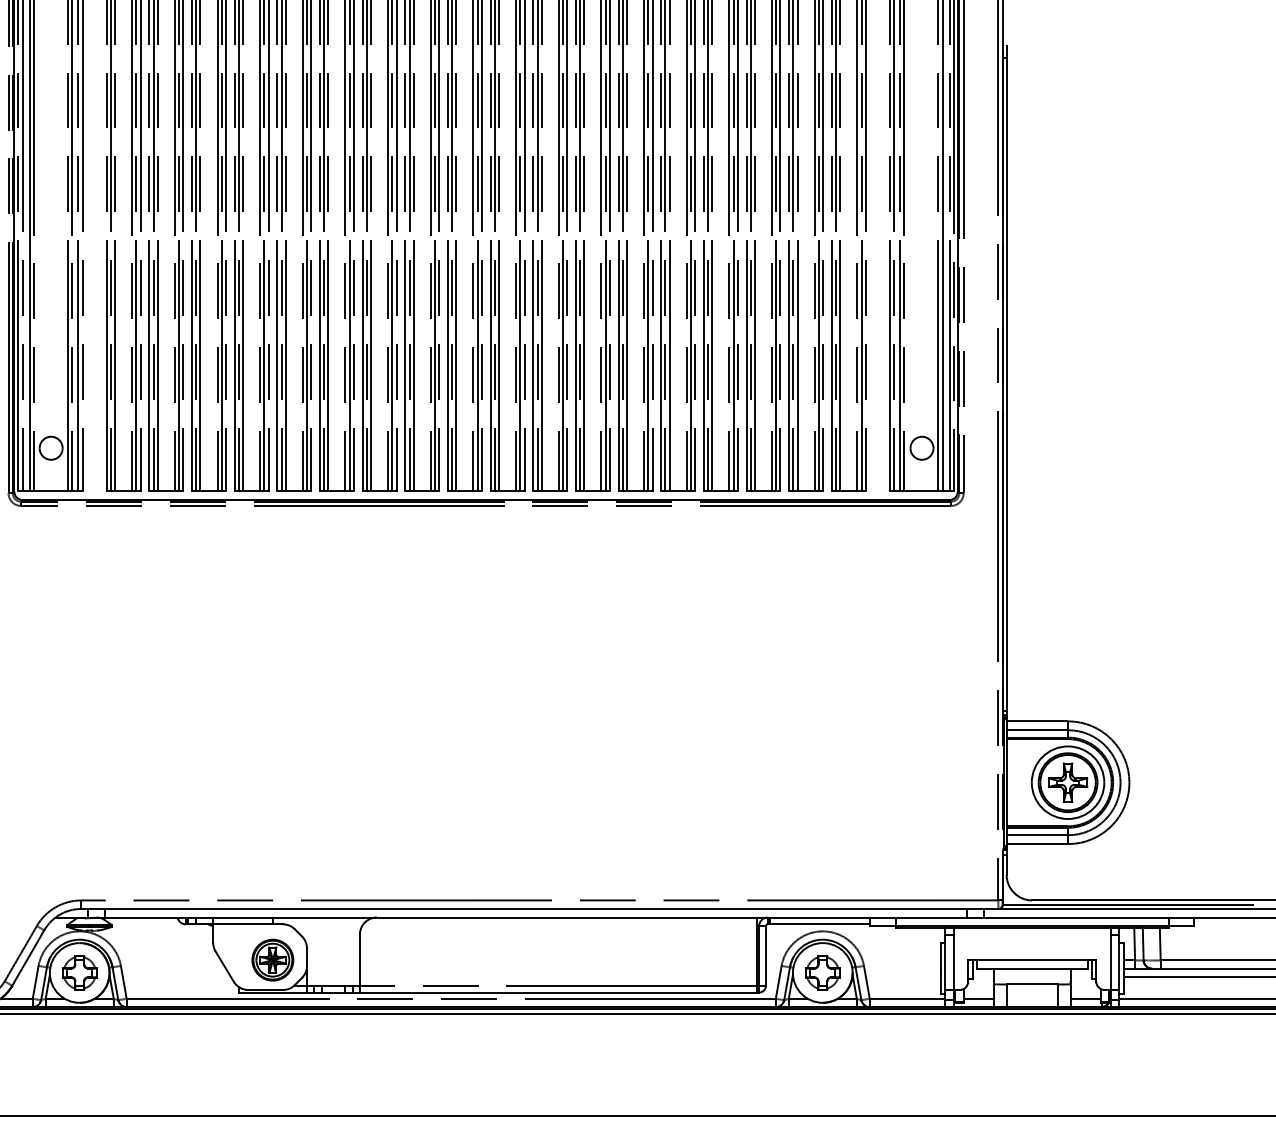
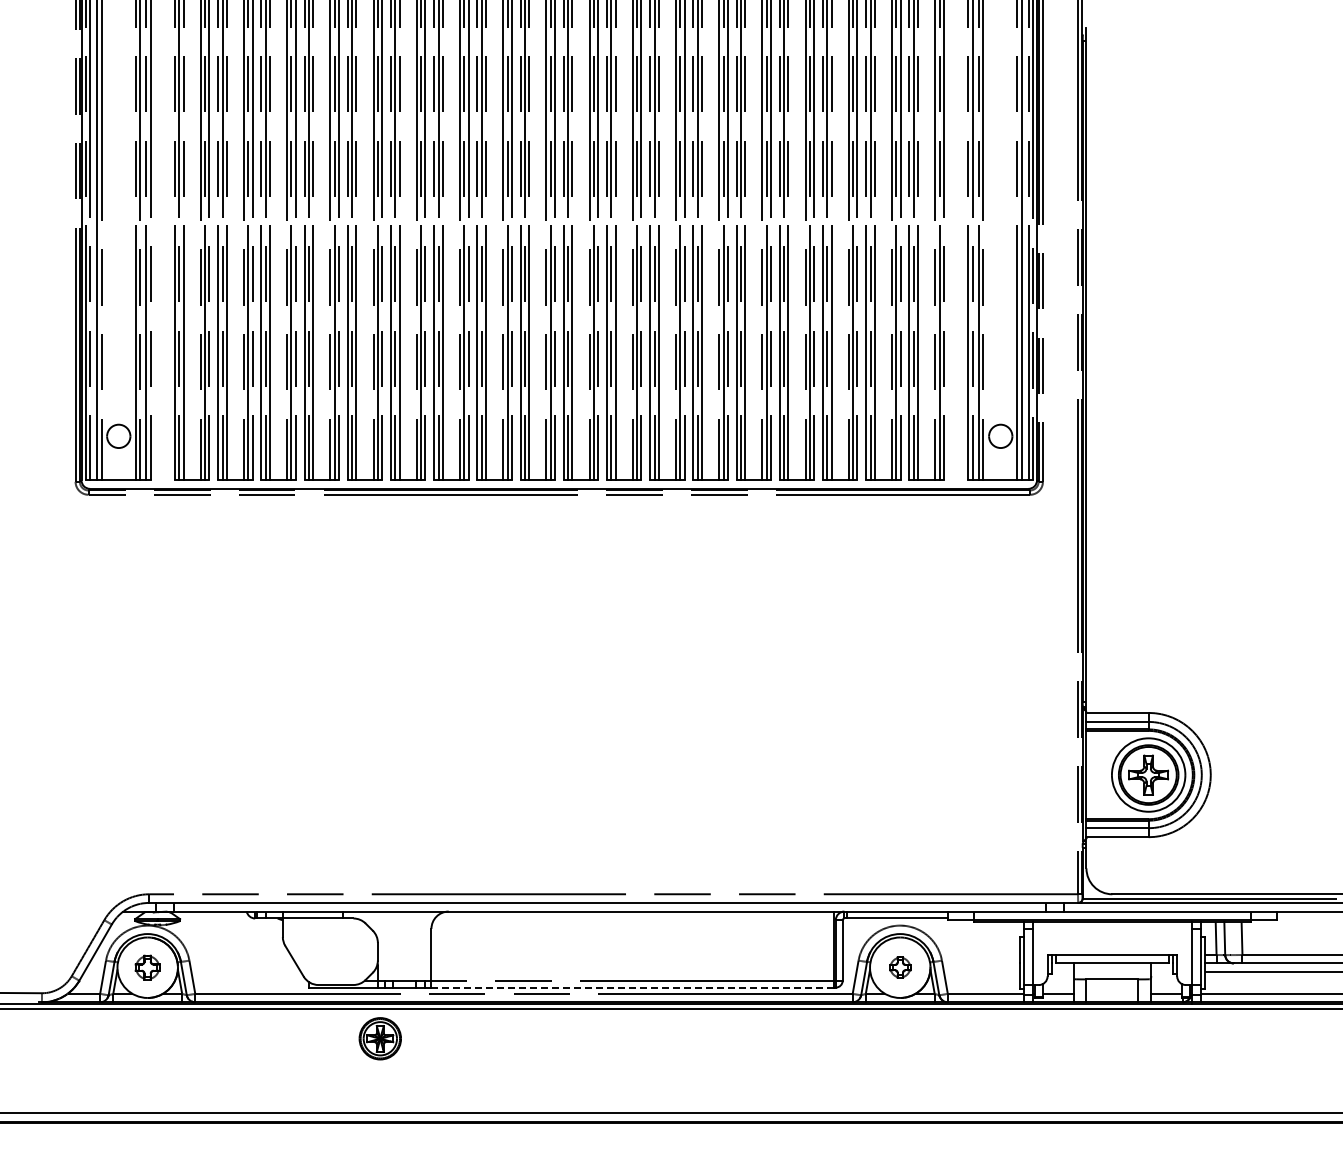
part: (272, 959) -> (379, 1038), moved
part: (79, 972) -> (147, 967), size x0.7
part: (823, 972) -> (900, 967), size x0.6
line: (558, 992) -> (632, 987), solid -> dashed

